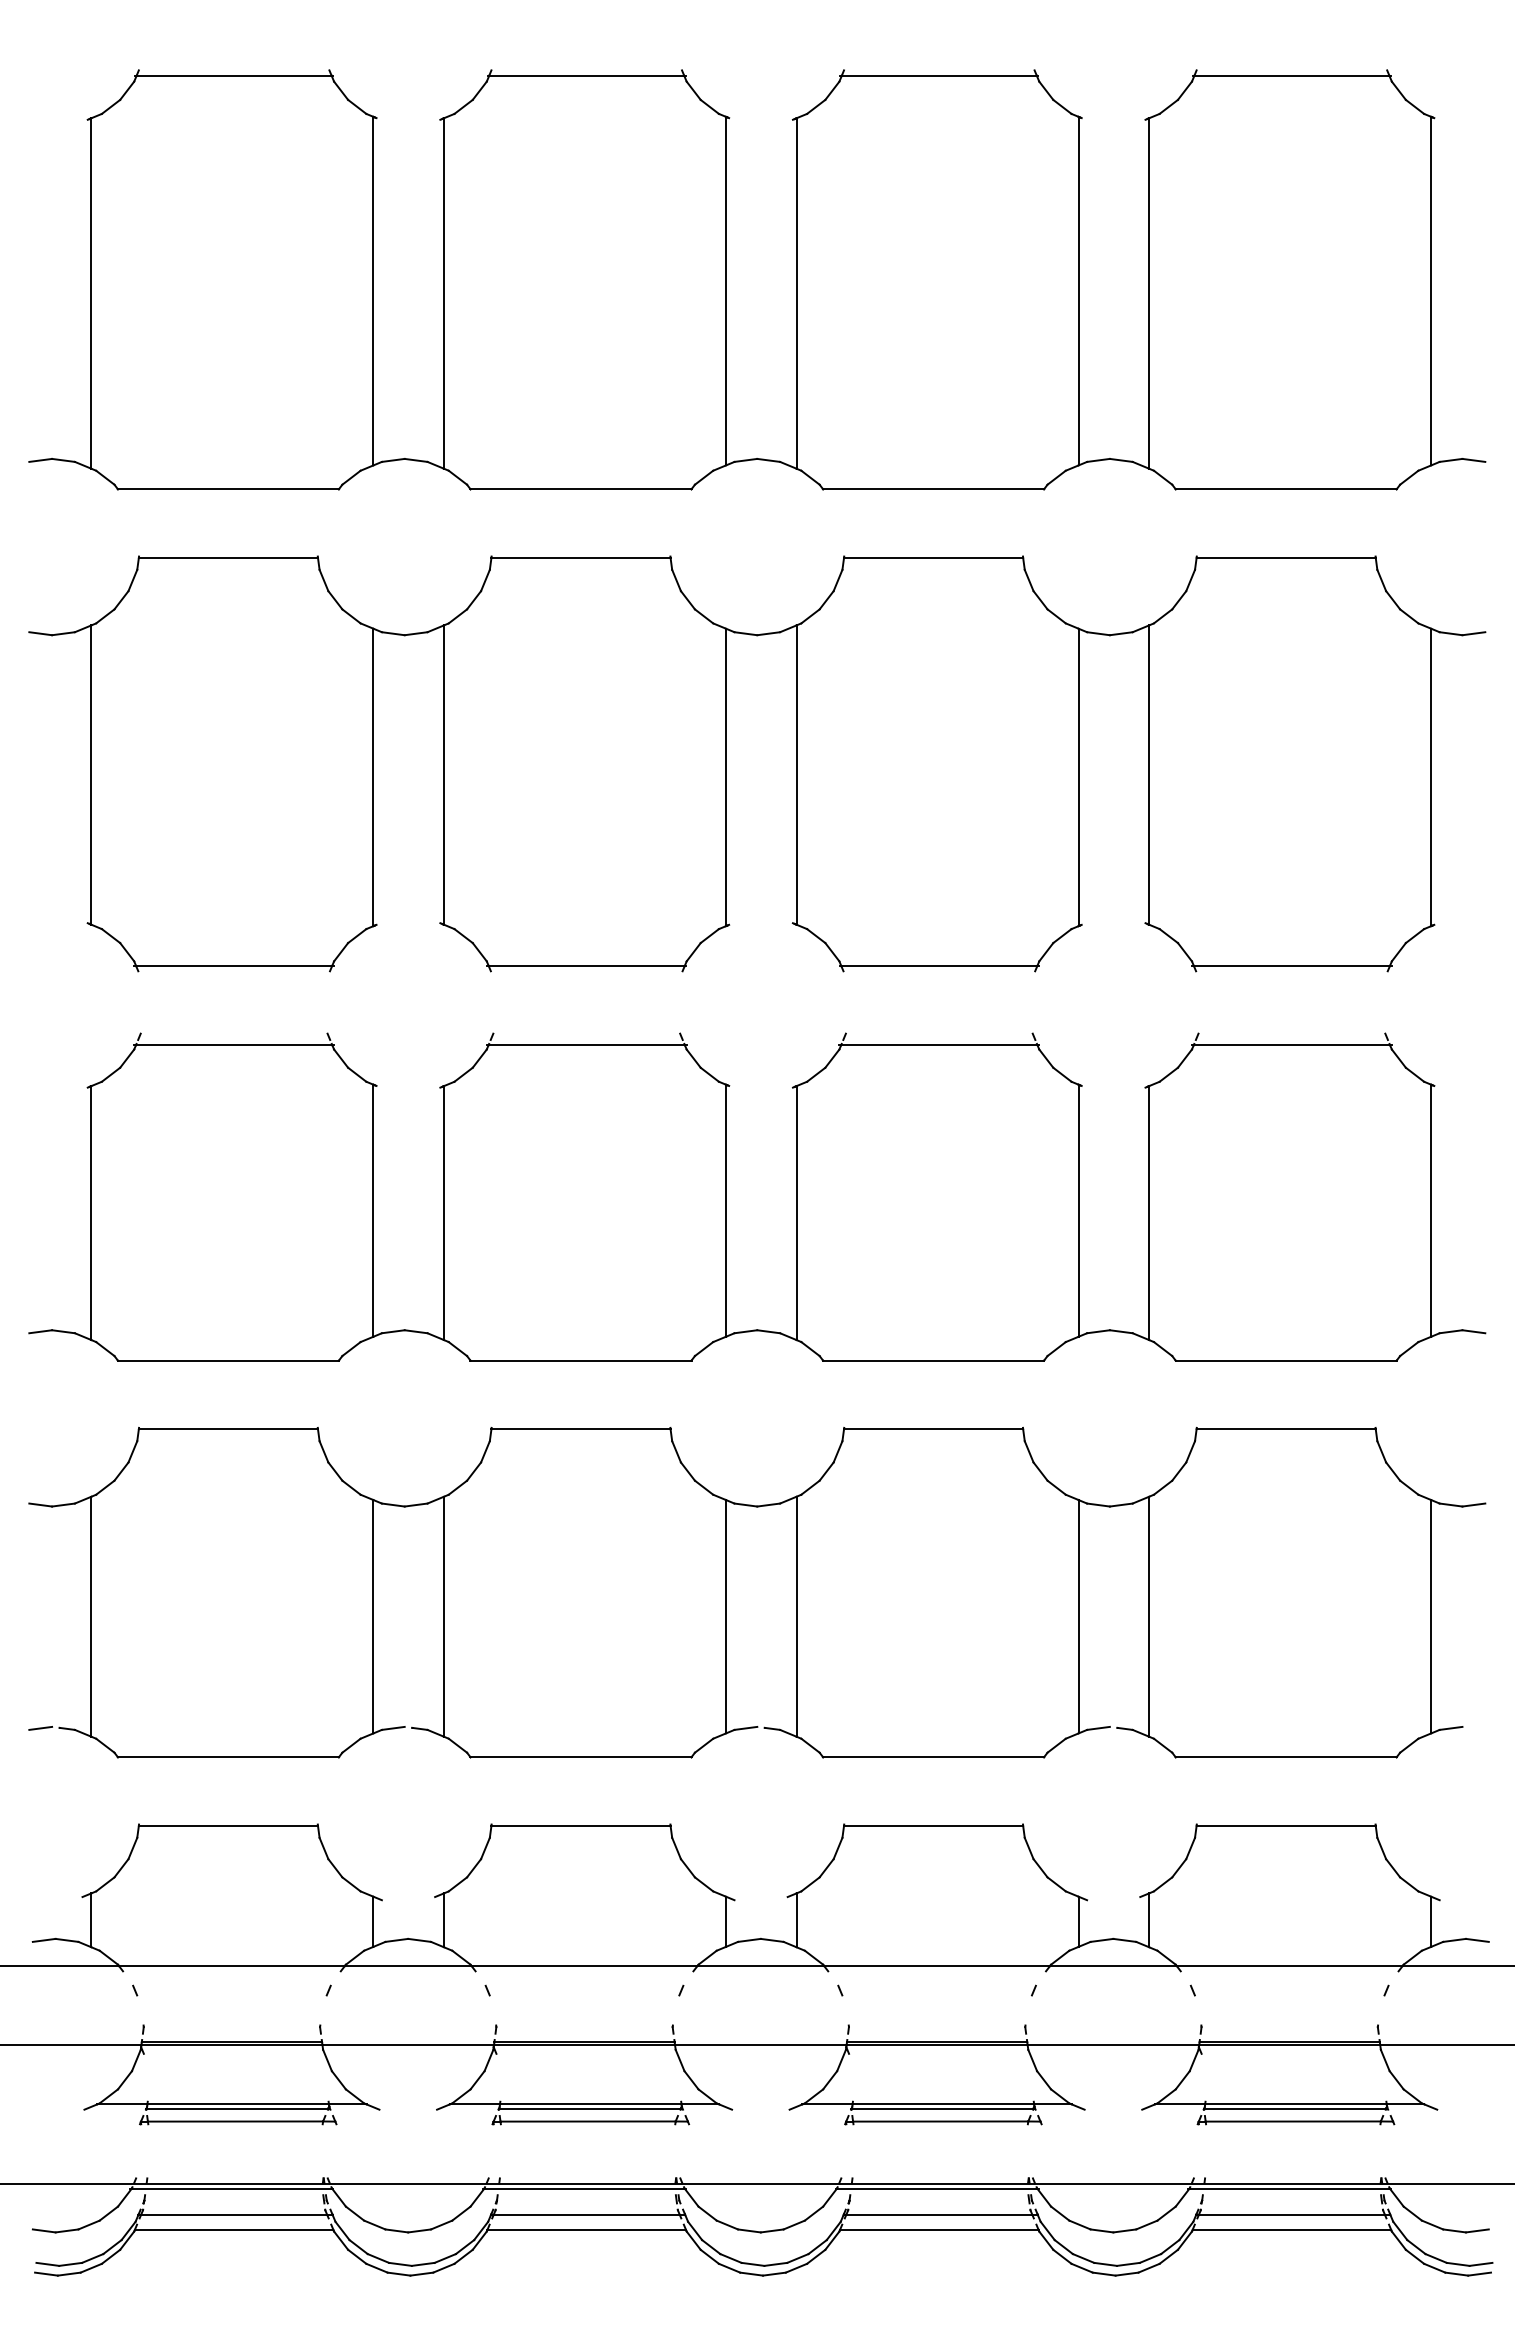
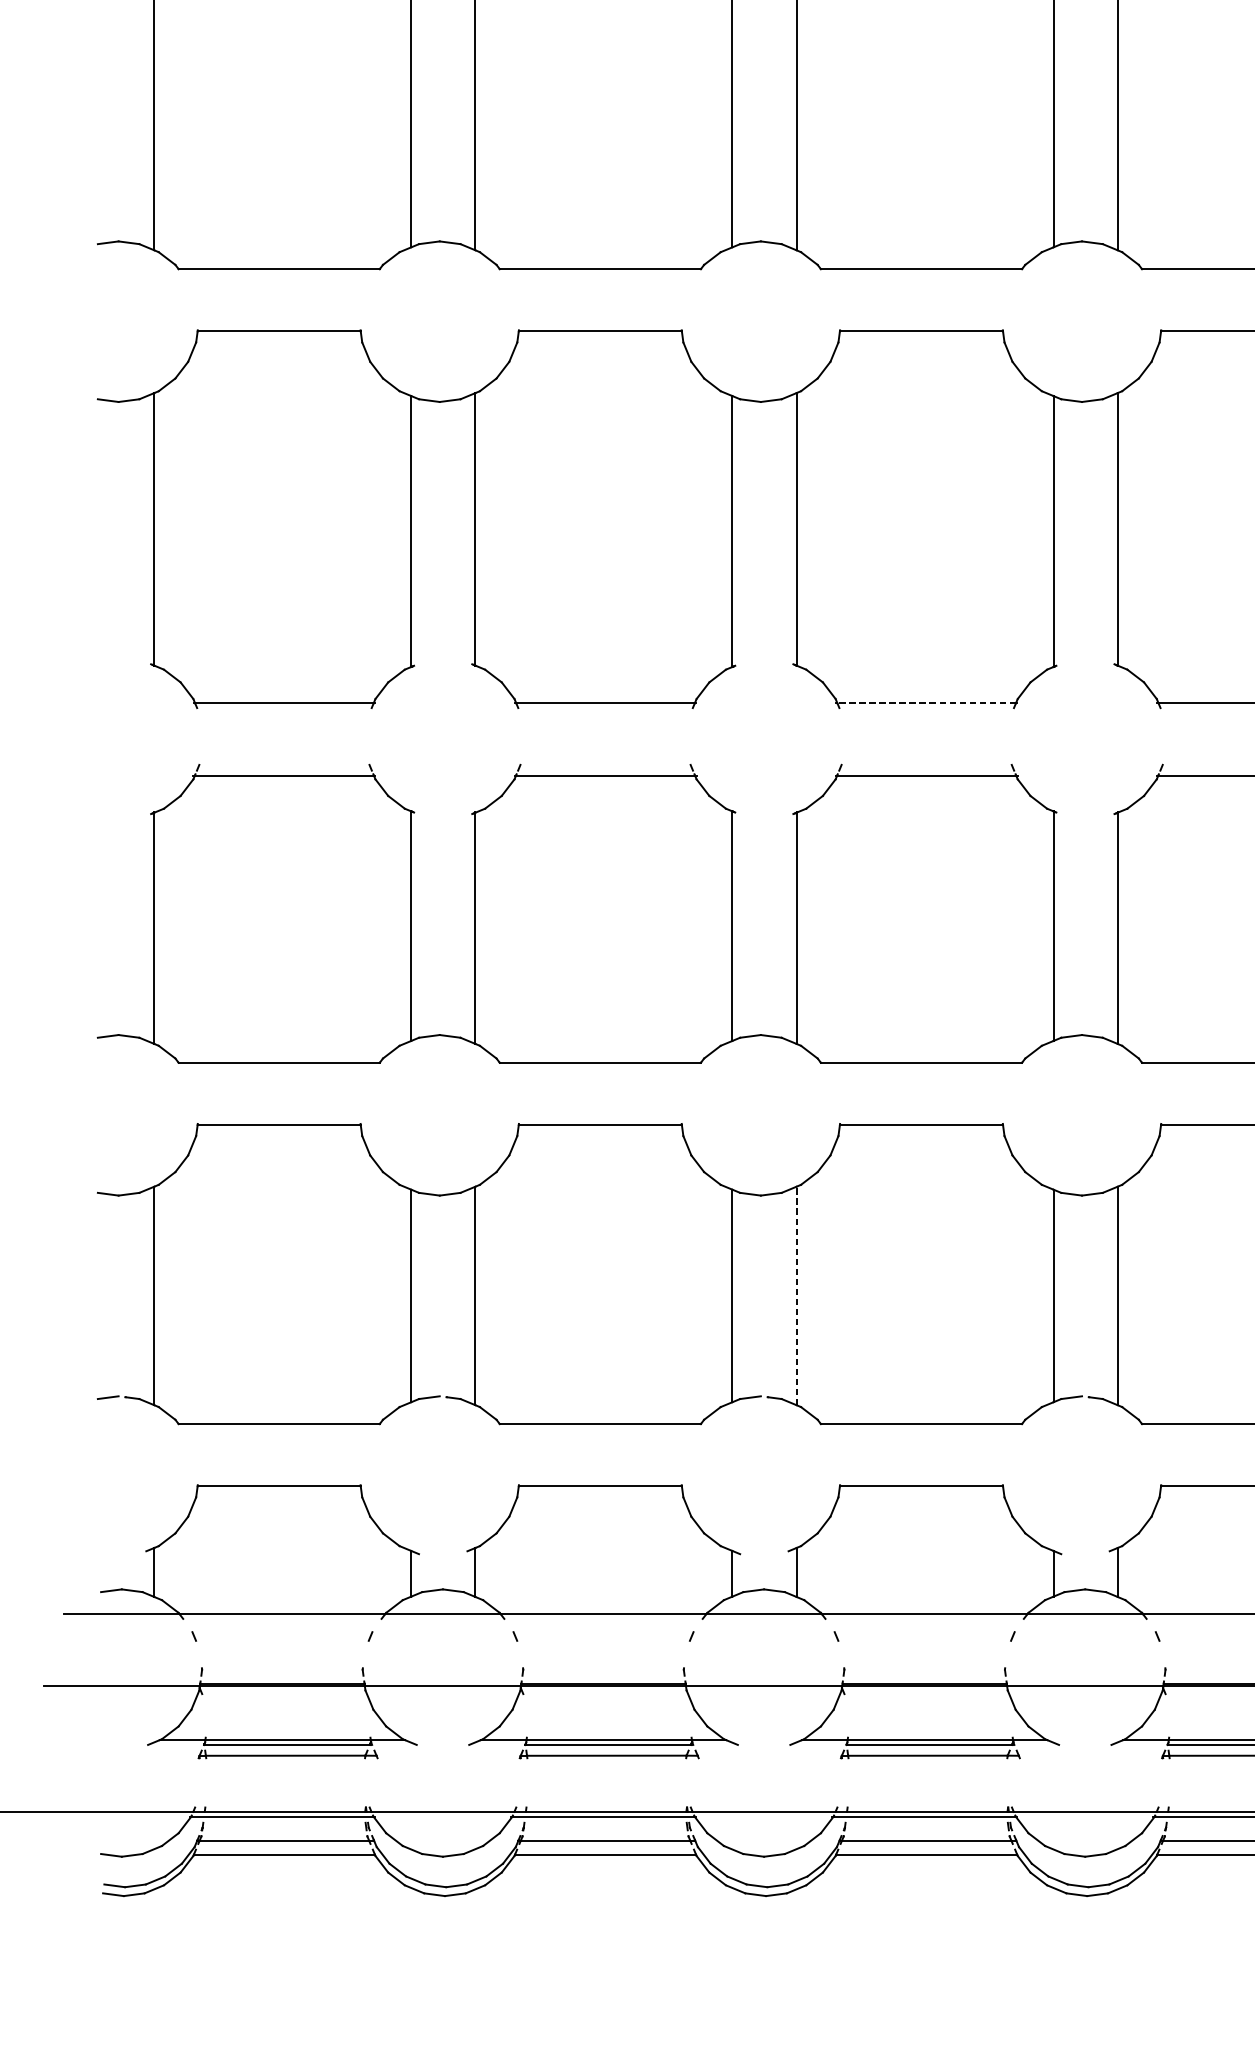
line: (938, 965) -> (925, 702), solid -> dashed
line: (796, 1616) -> (796, 1295), solid -> dashed

